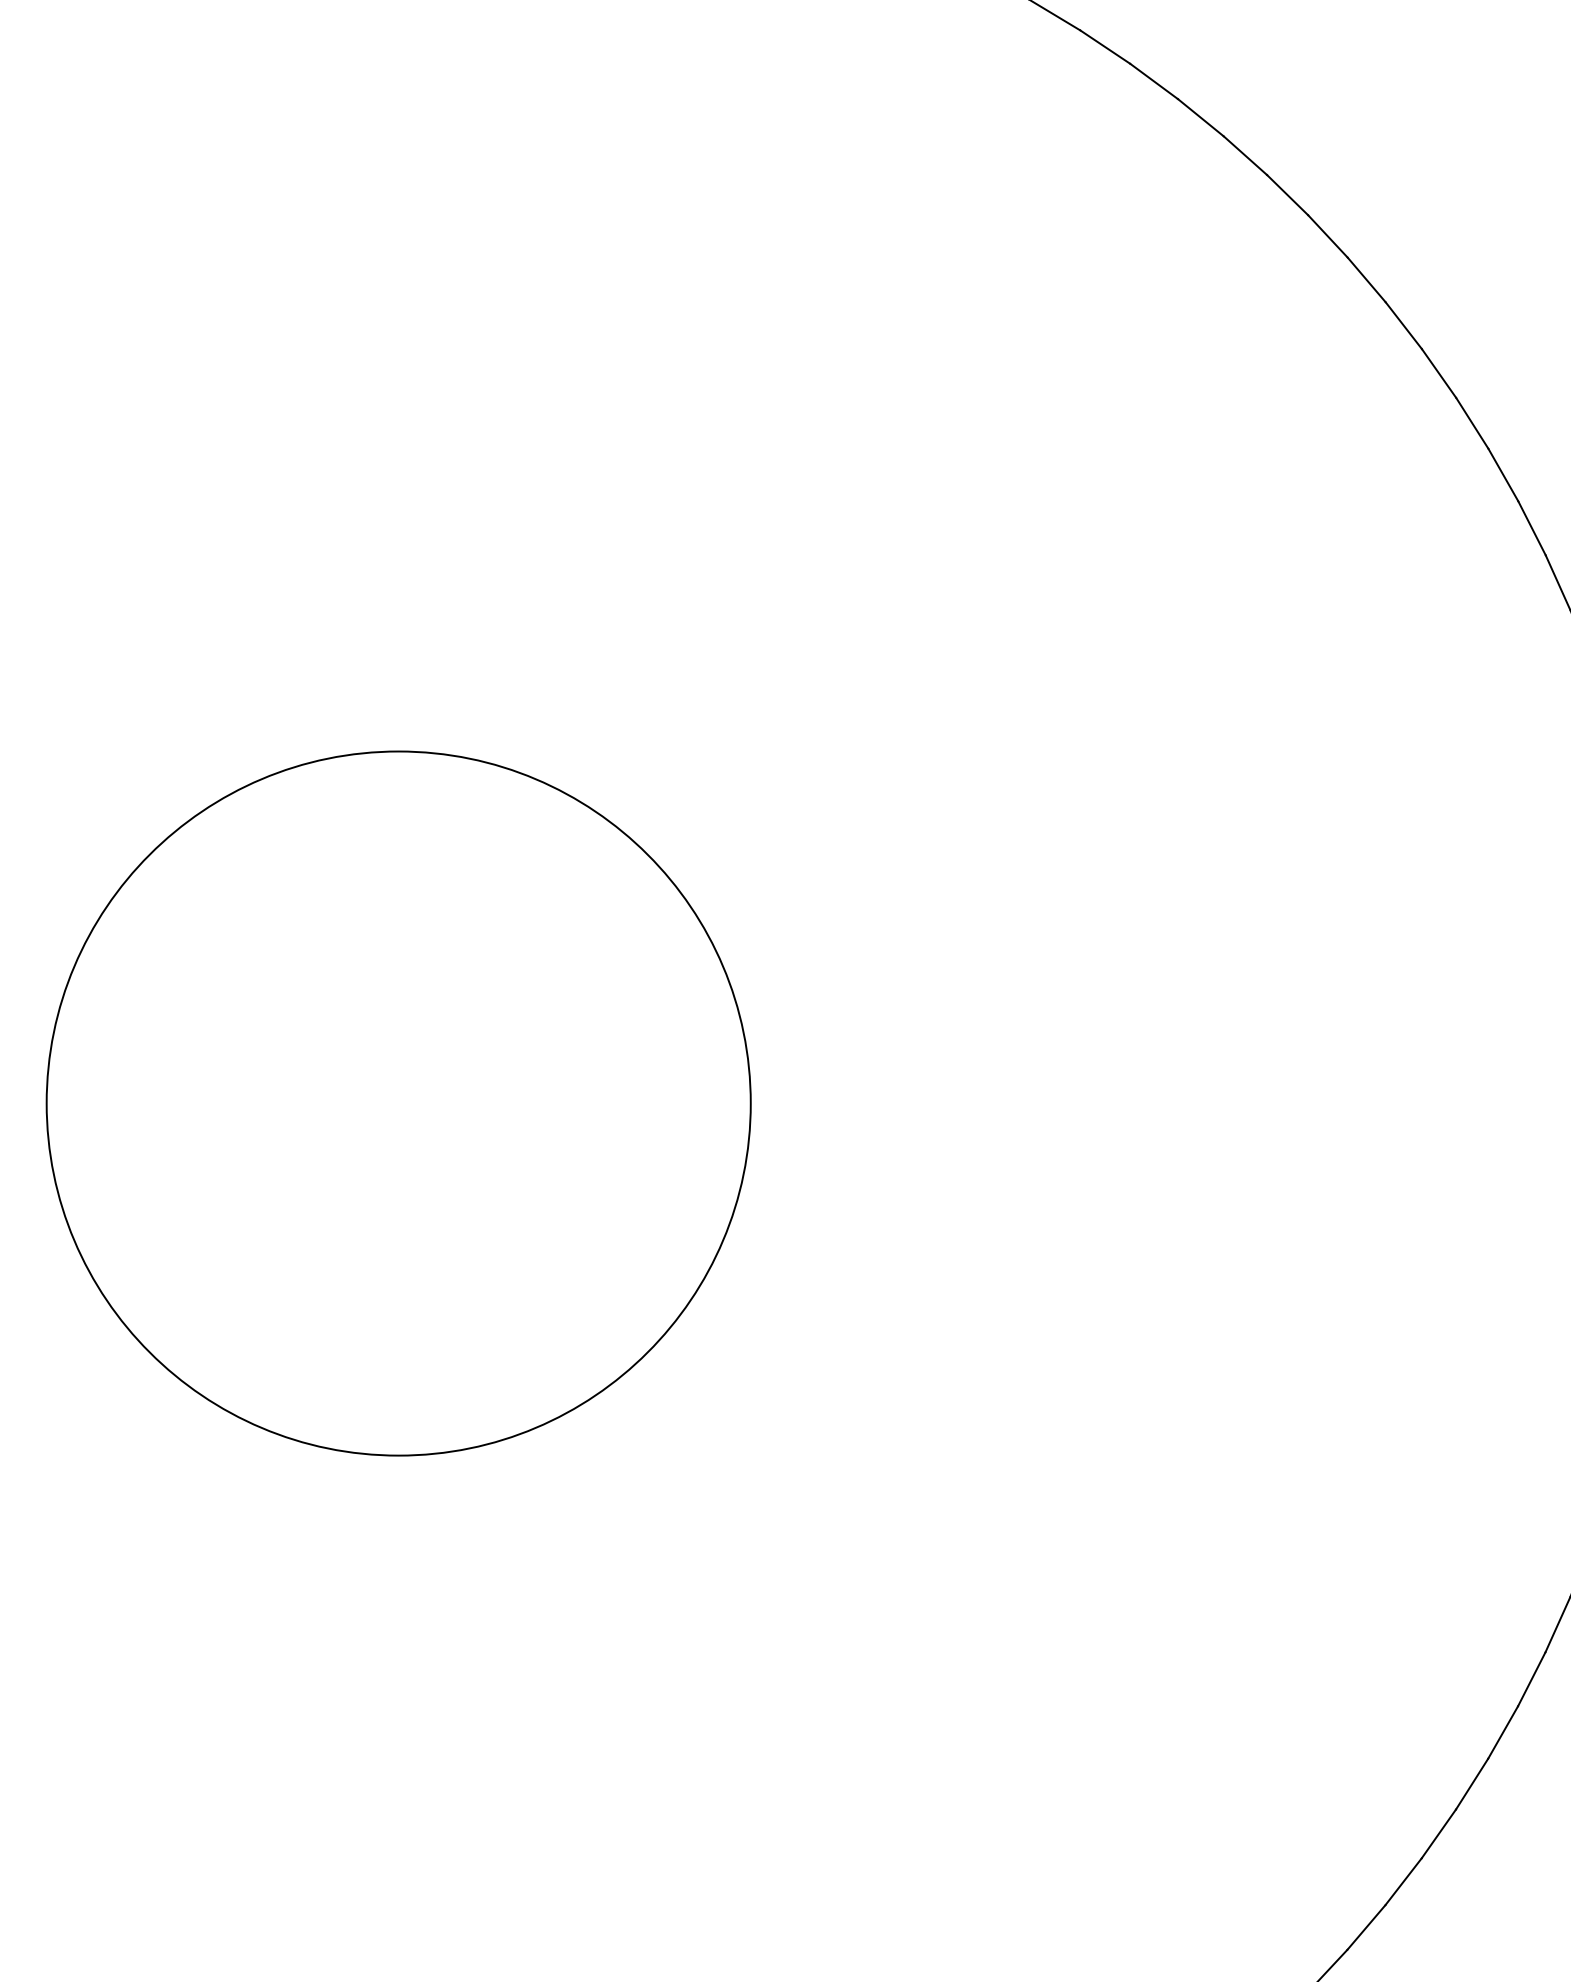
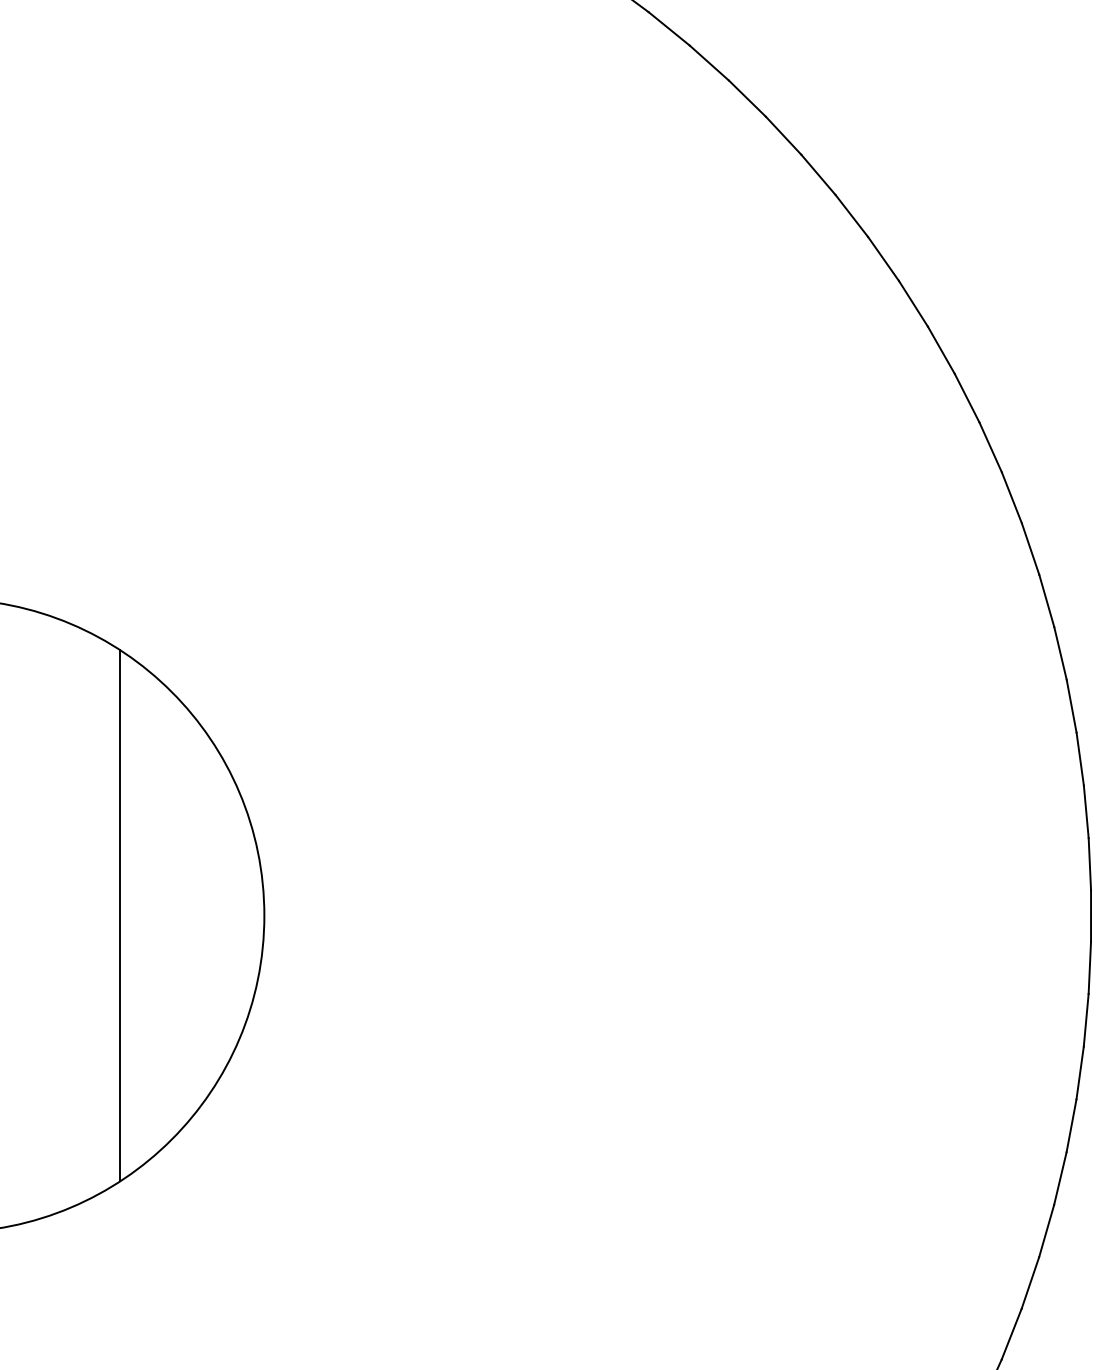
line: (590, 1103) -> (120, 915), added

